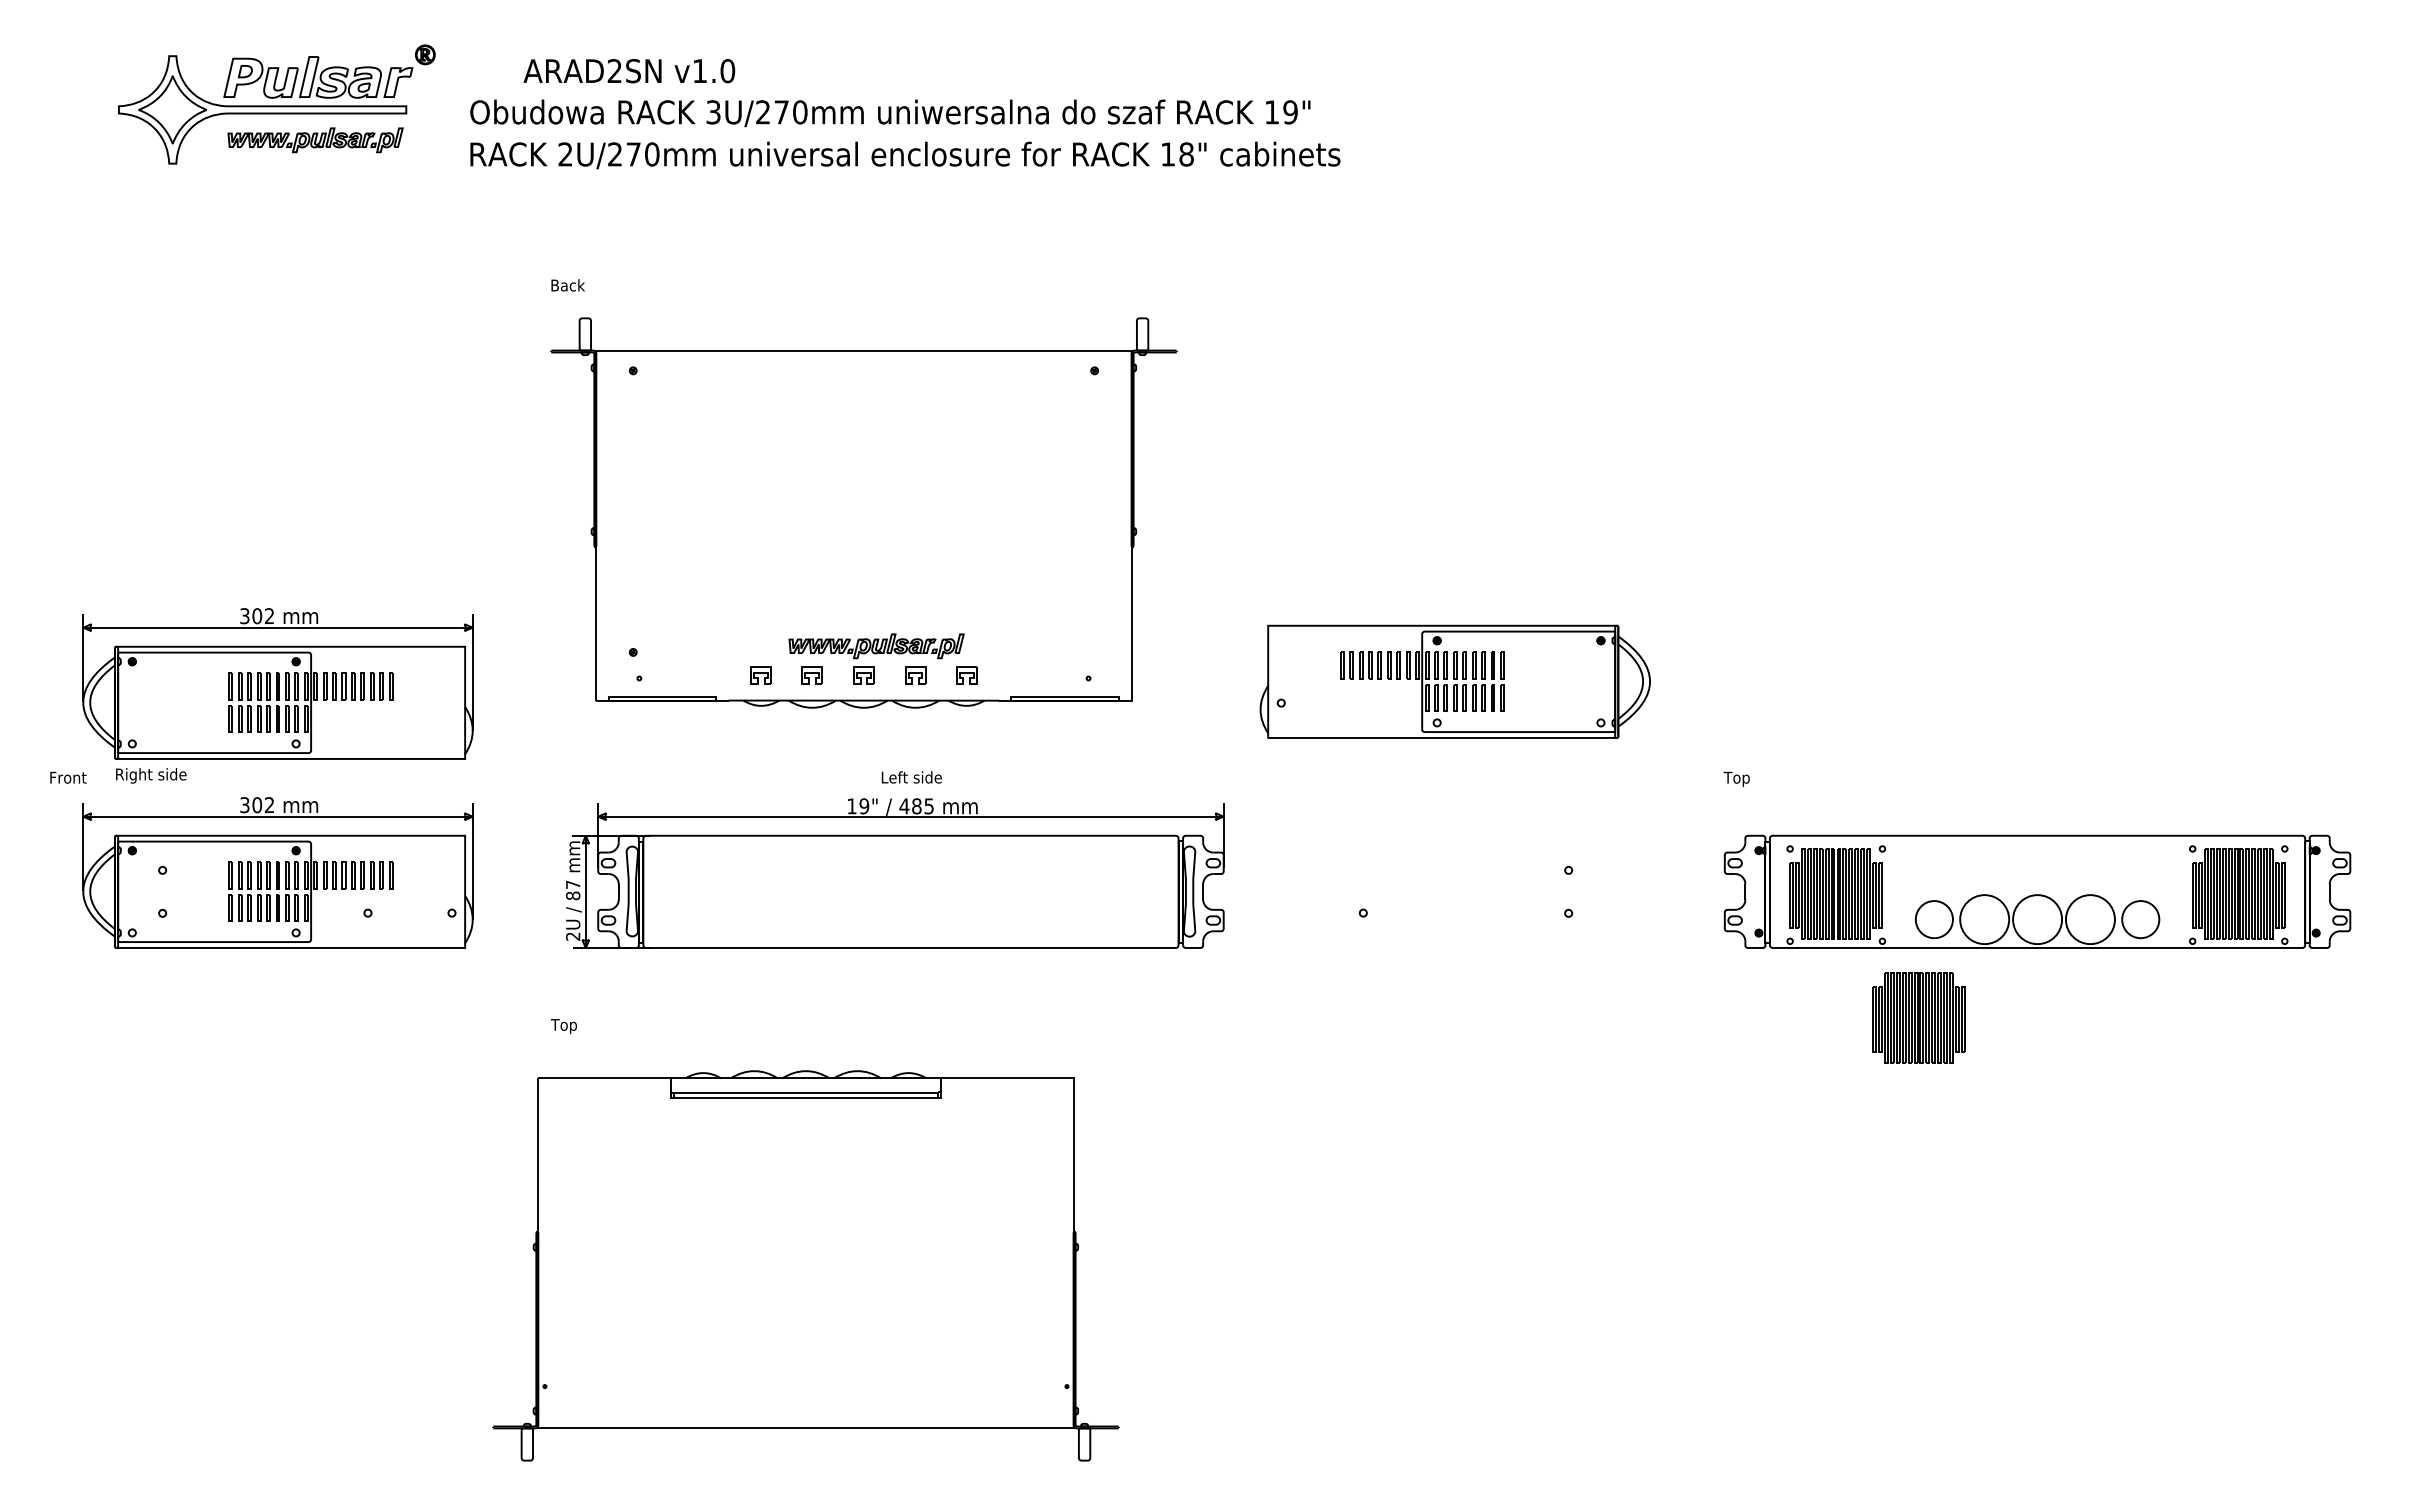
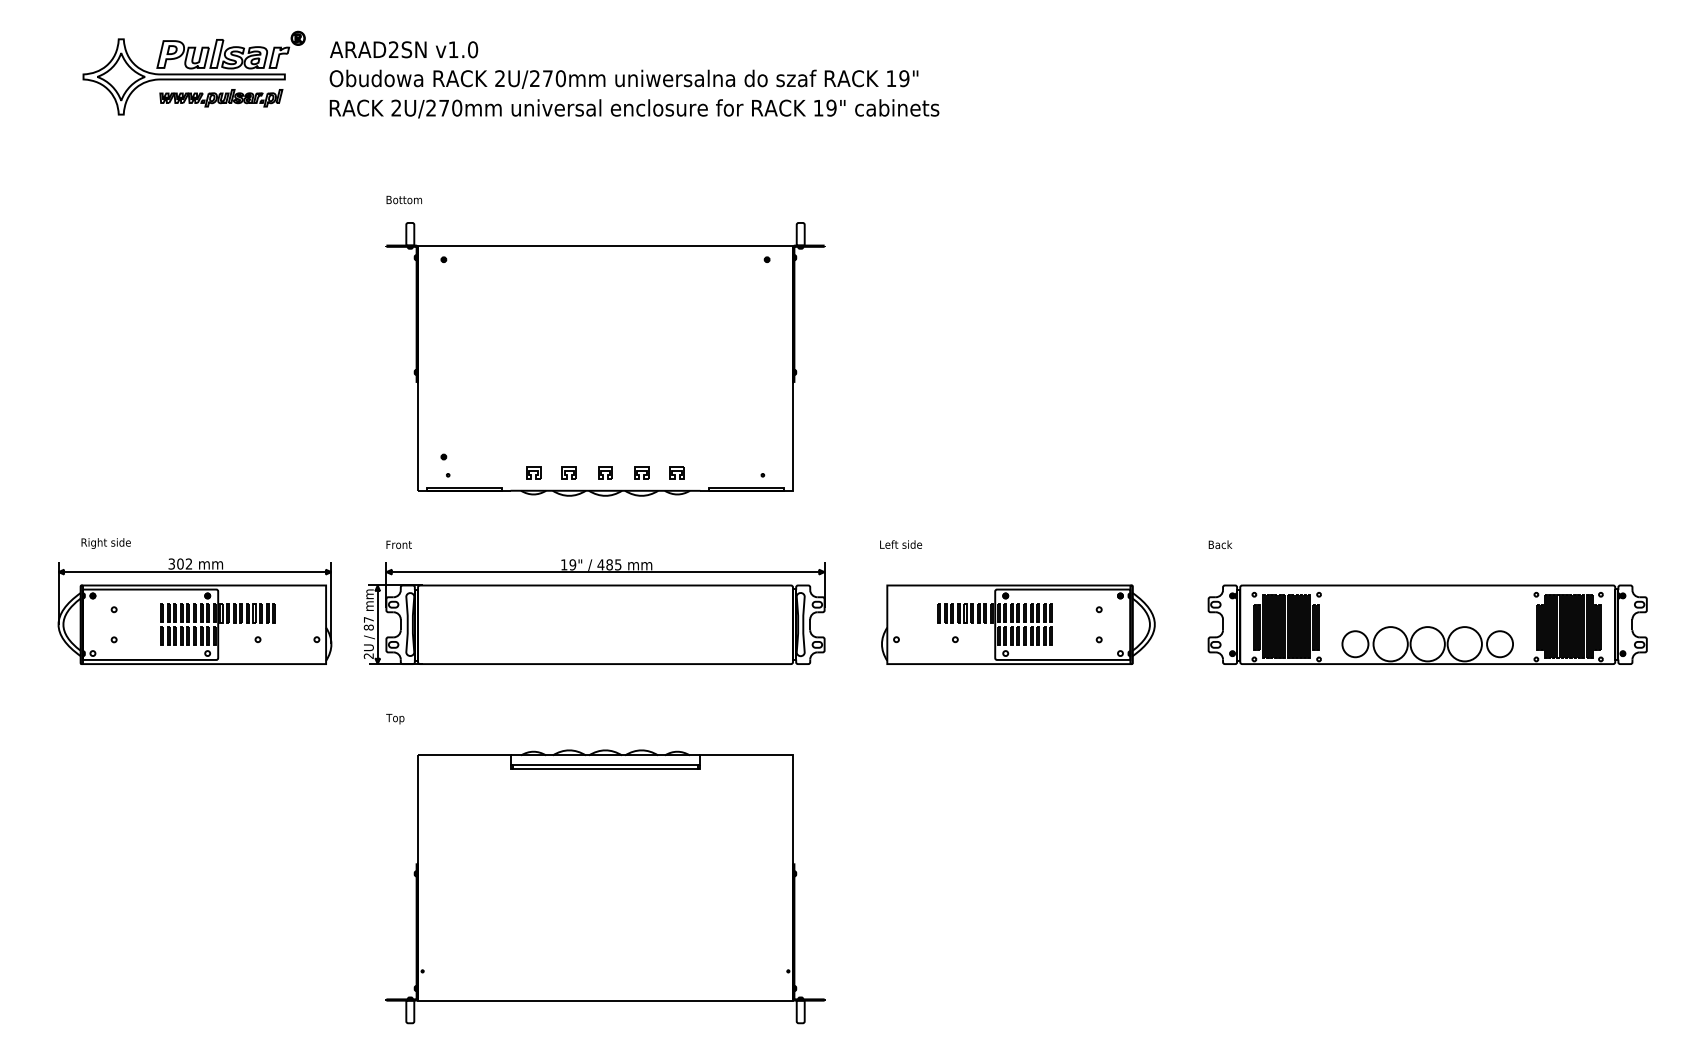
text: (629, 71) -> (404, 50), moved
text: (713, 112) -> (500, 78), 3U/270mm -> 2U/270mm
text: (1186, 154) -> (831, 108), 18" -> 19"
text: (581, 285) -> (407, 199), Back -> Bottom
part: (876, 646) -> (614, 452), removed
part: (1454, 681) -> (1017, 624), moved
part: (277, 683) -> (194, 478), removed
text: (68, 777) -> (399, 544), moved
text: (911, 777) -> (900, 544), moved
text: (1740, 778) -> (1219, 545), Top -> Back
part: (895, 873) -> (594, 611), moved
part: (1918, 1017) -> (1344, 712), removed
part: (805, 1265) -> (605, 886), moved

